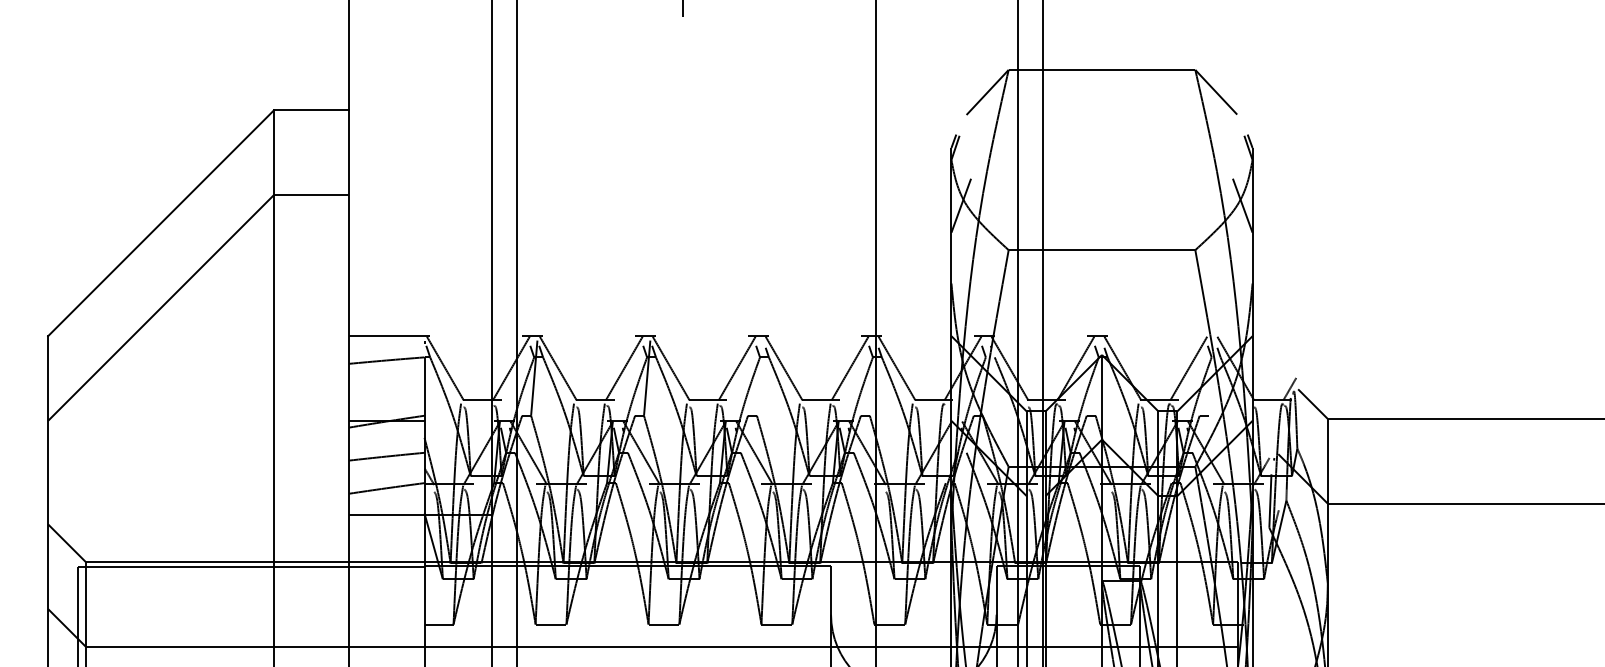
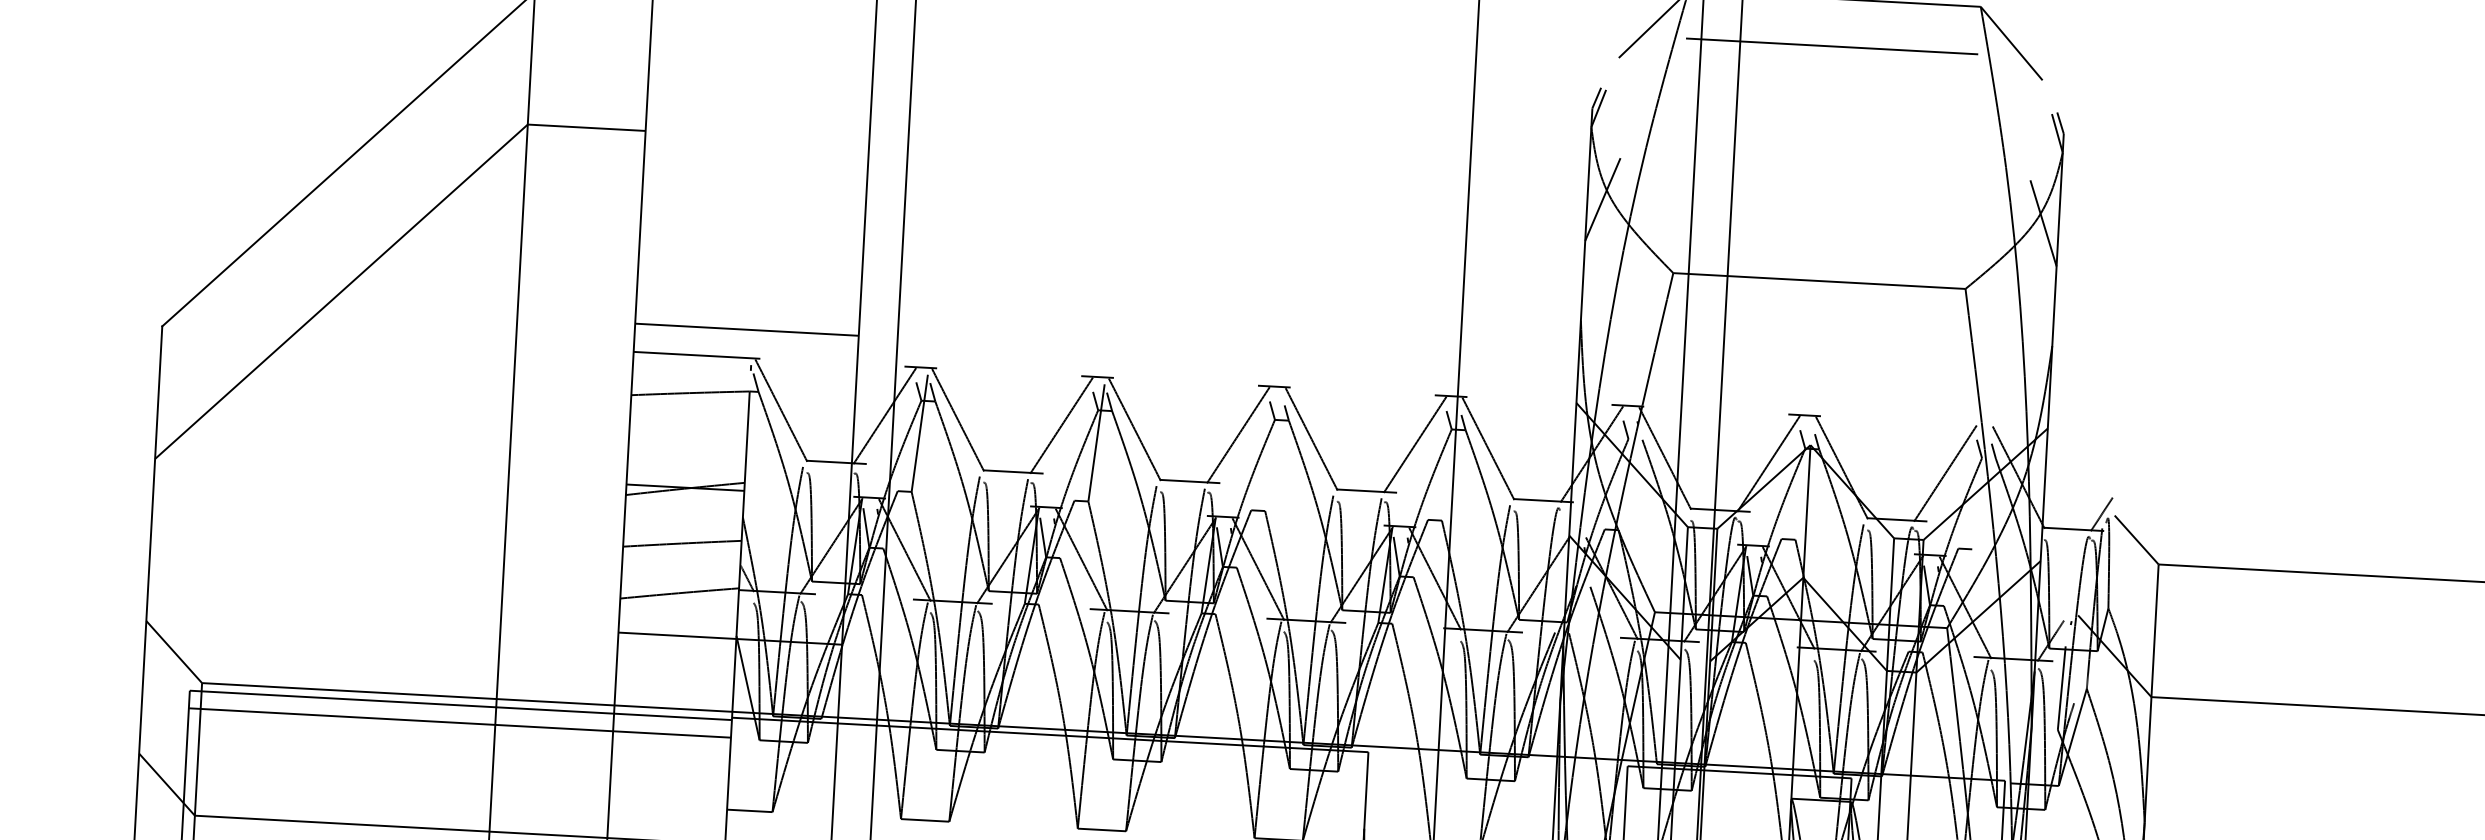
line: (1101, 100) -> (1831, 46), added
line: (420, 318) -> (746, 330), added
line: (251, 578) -> (460, 722), added

